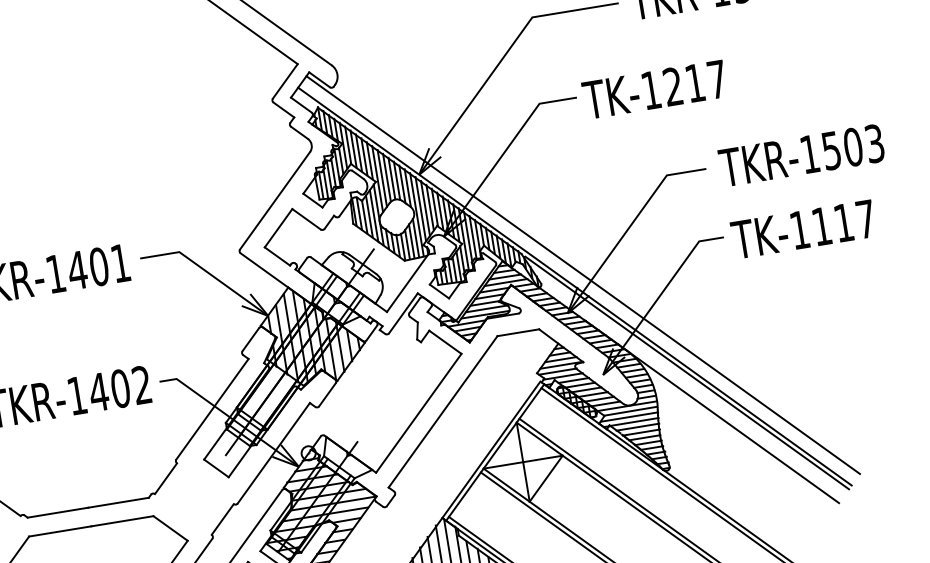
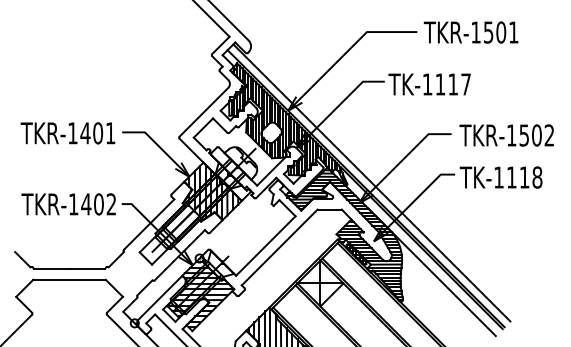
text: (671, 87) -> (439, 84), TK-1217 -> TK-1117
text: (874, 143) -> (549, 135), TKR-1503 -> TKR-1502
text: (866, 219) -> (537, 177), TK-1117 -> TK-1118

